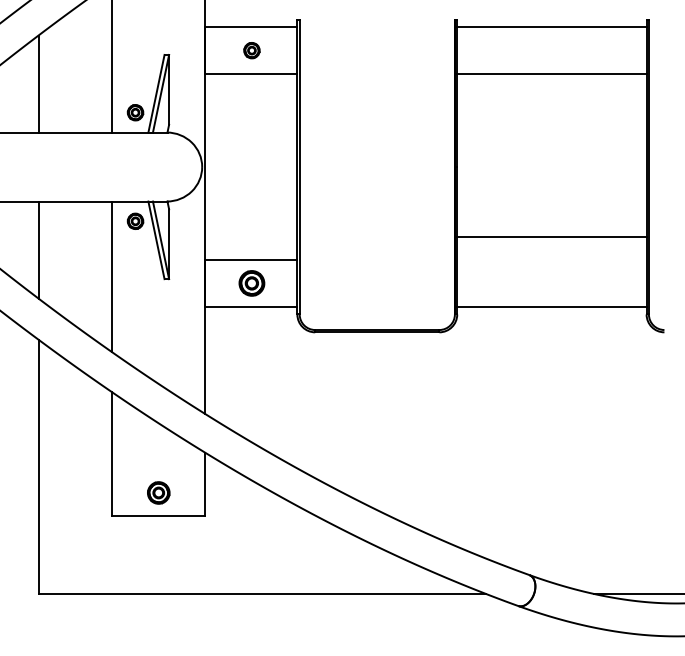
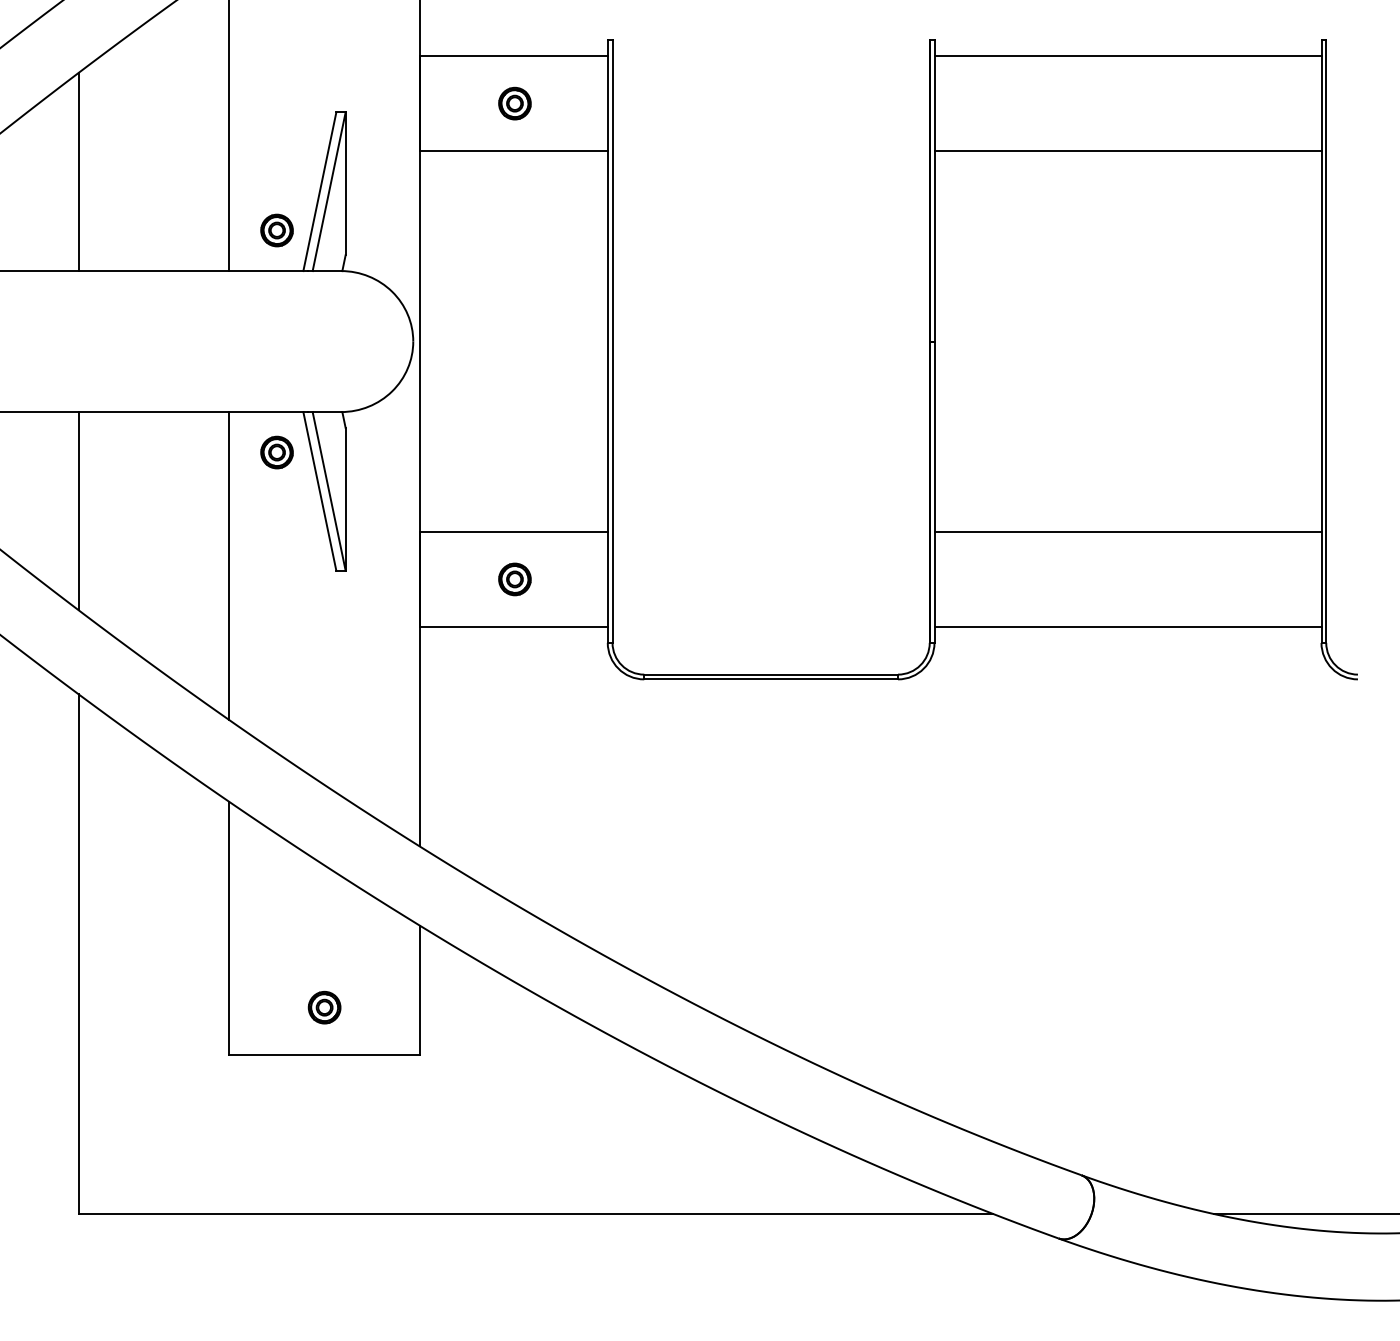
line: (551, 237) -> (1127, 532), moved
part: (251, 283) -> (514, 579), size x0.62
part: (158, 492) -> (323, 1006), size x0.71

